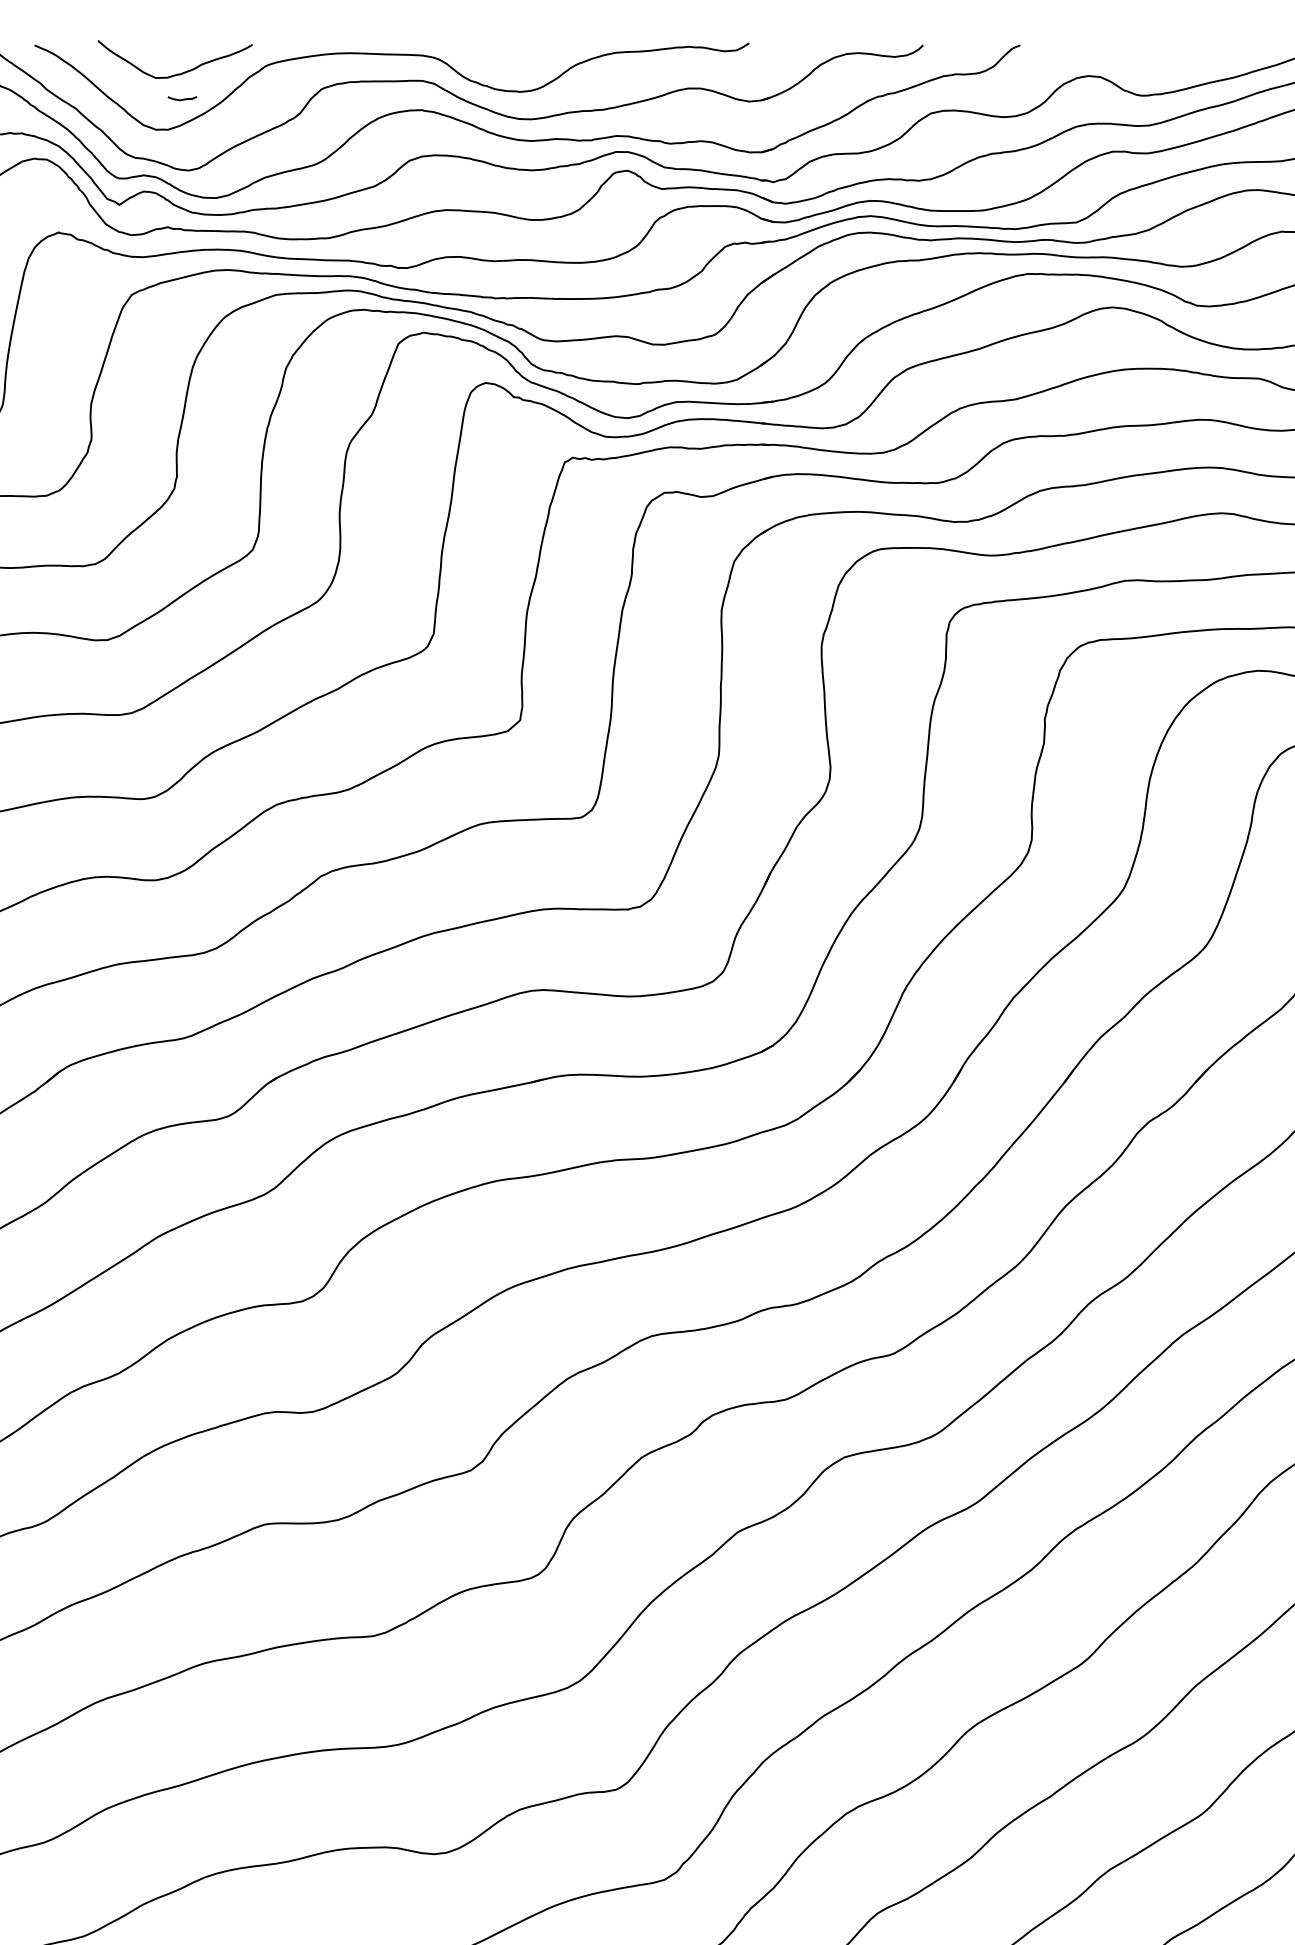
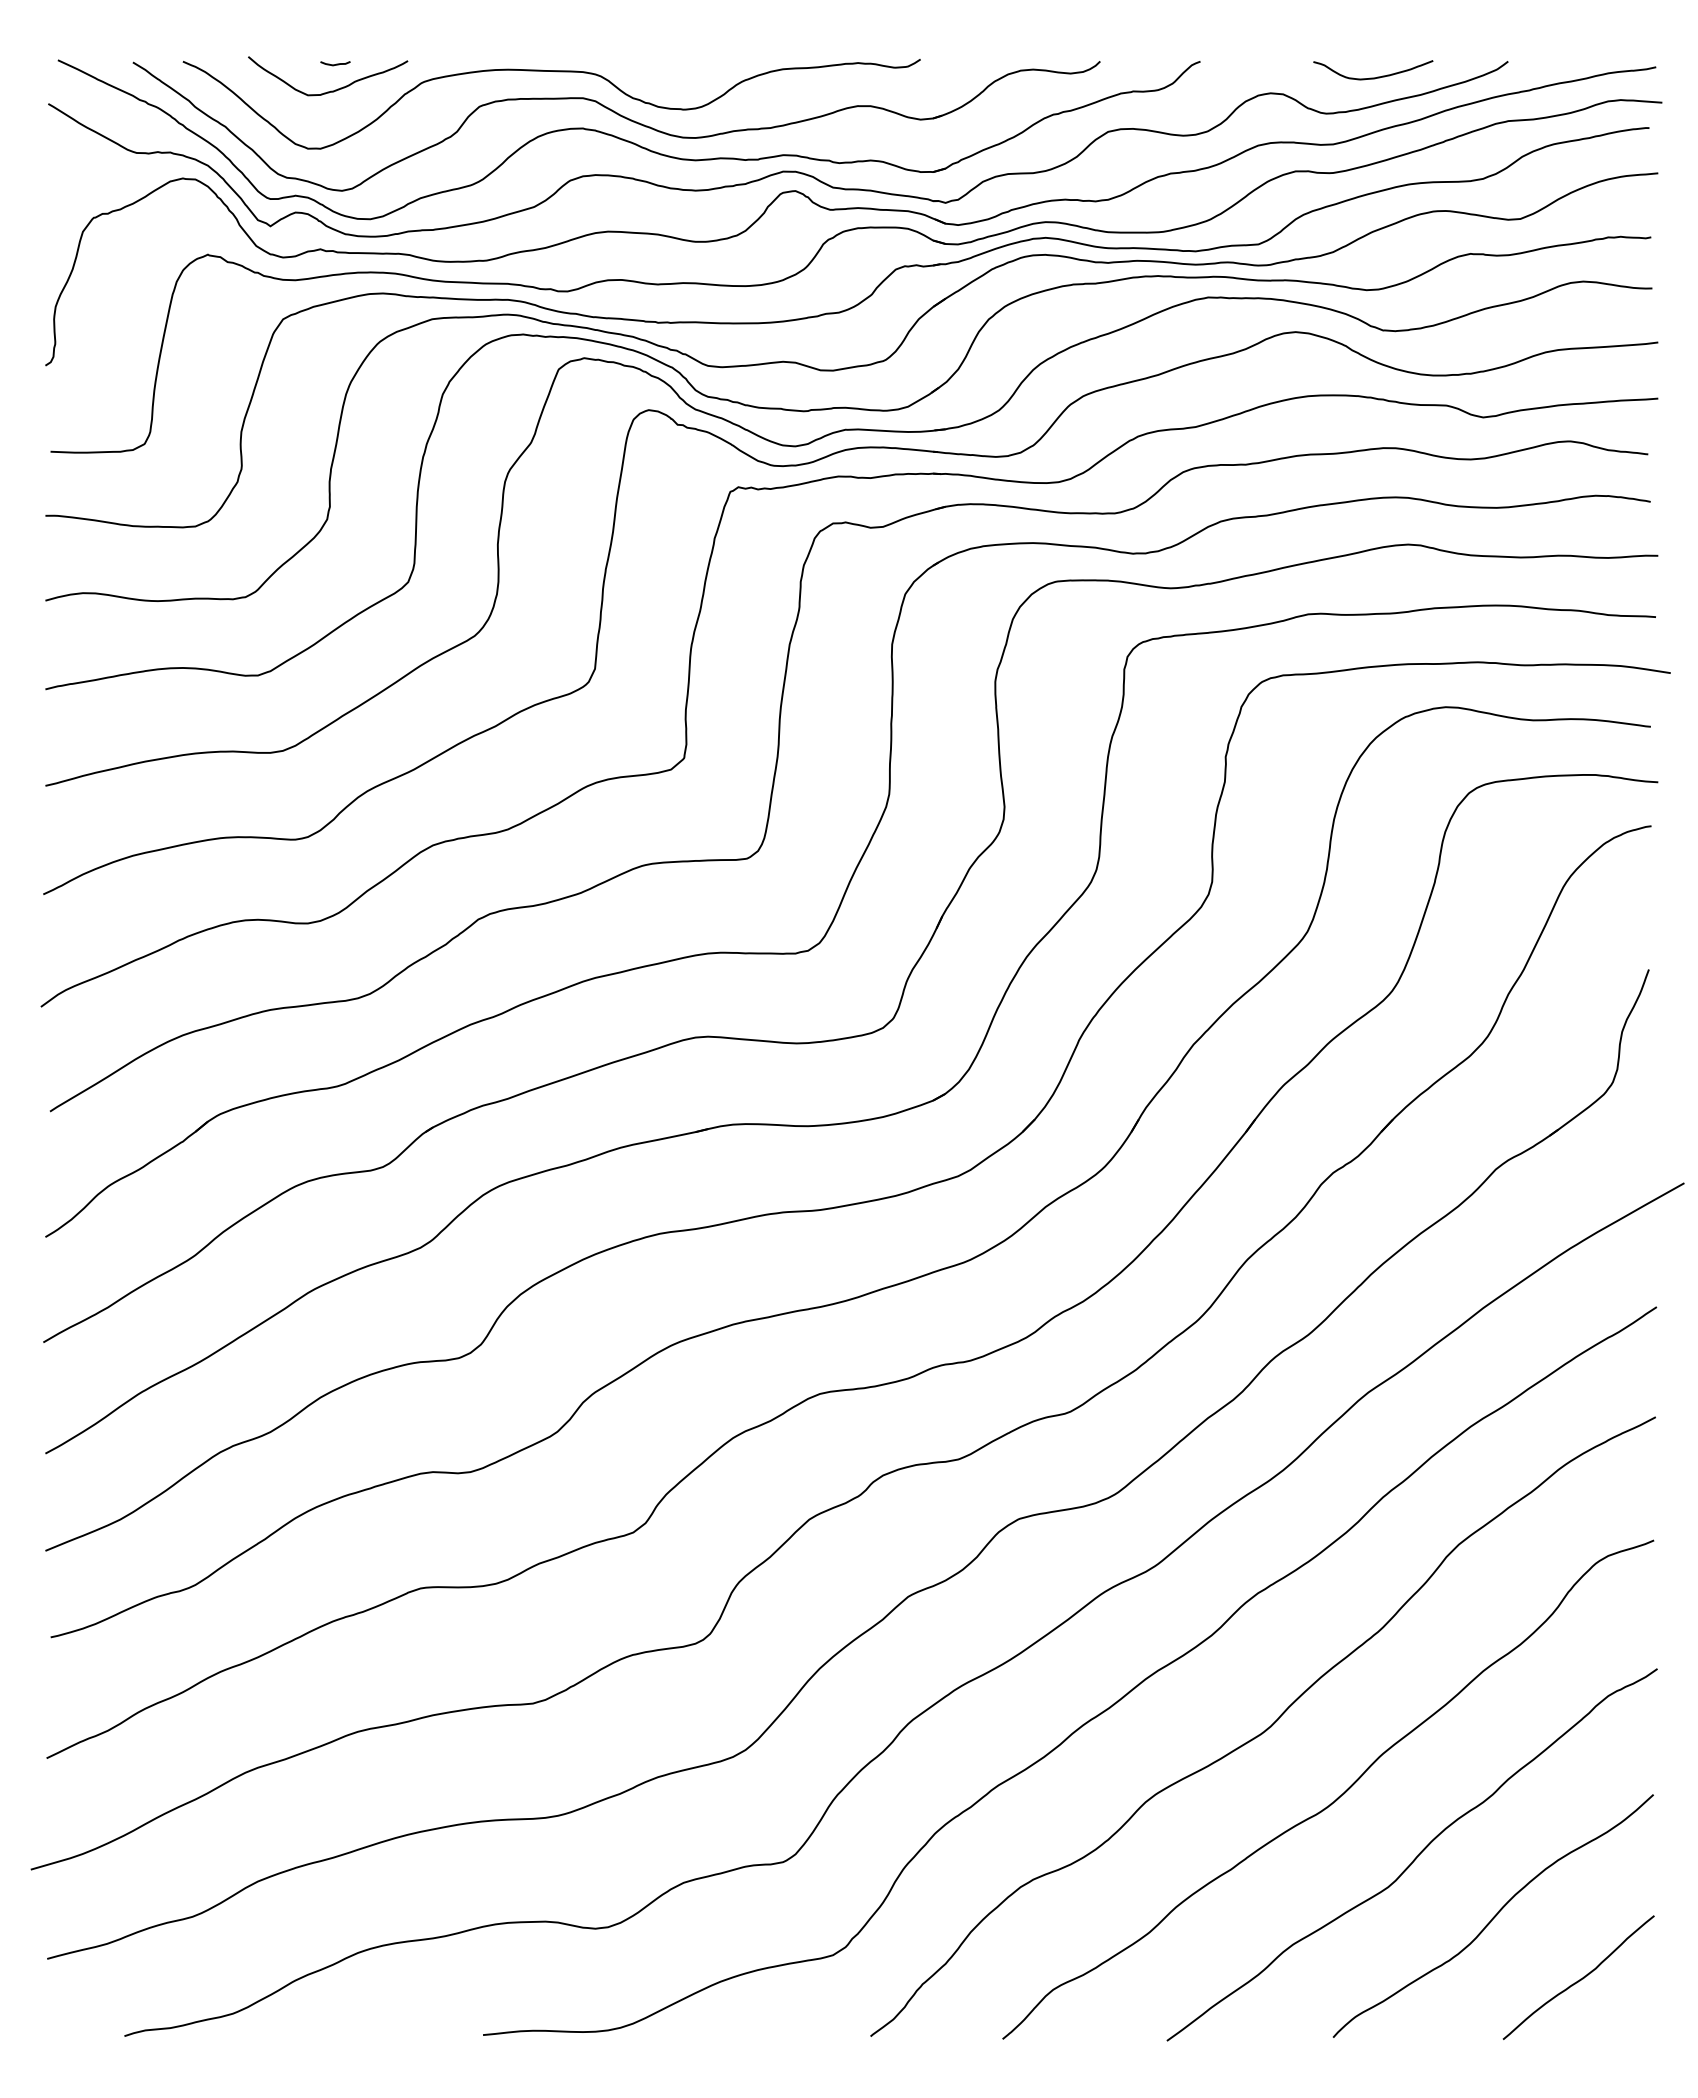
curve: (1188, 60) -> (1373, 77), added
curve: (183, 98) -> (336, 63), moved

